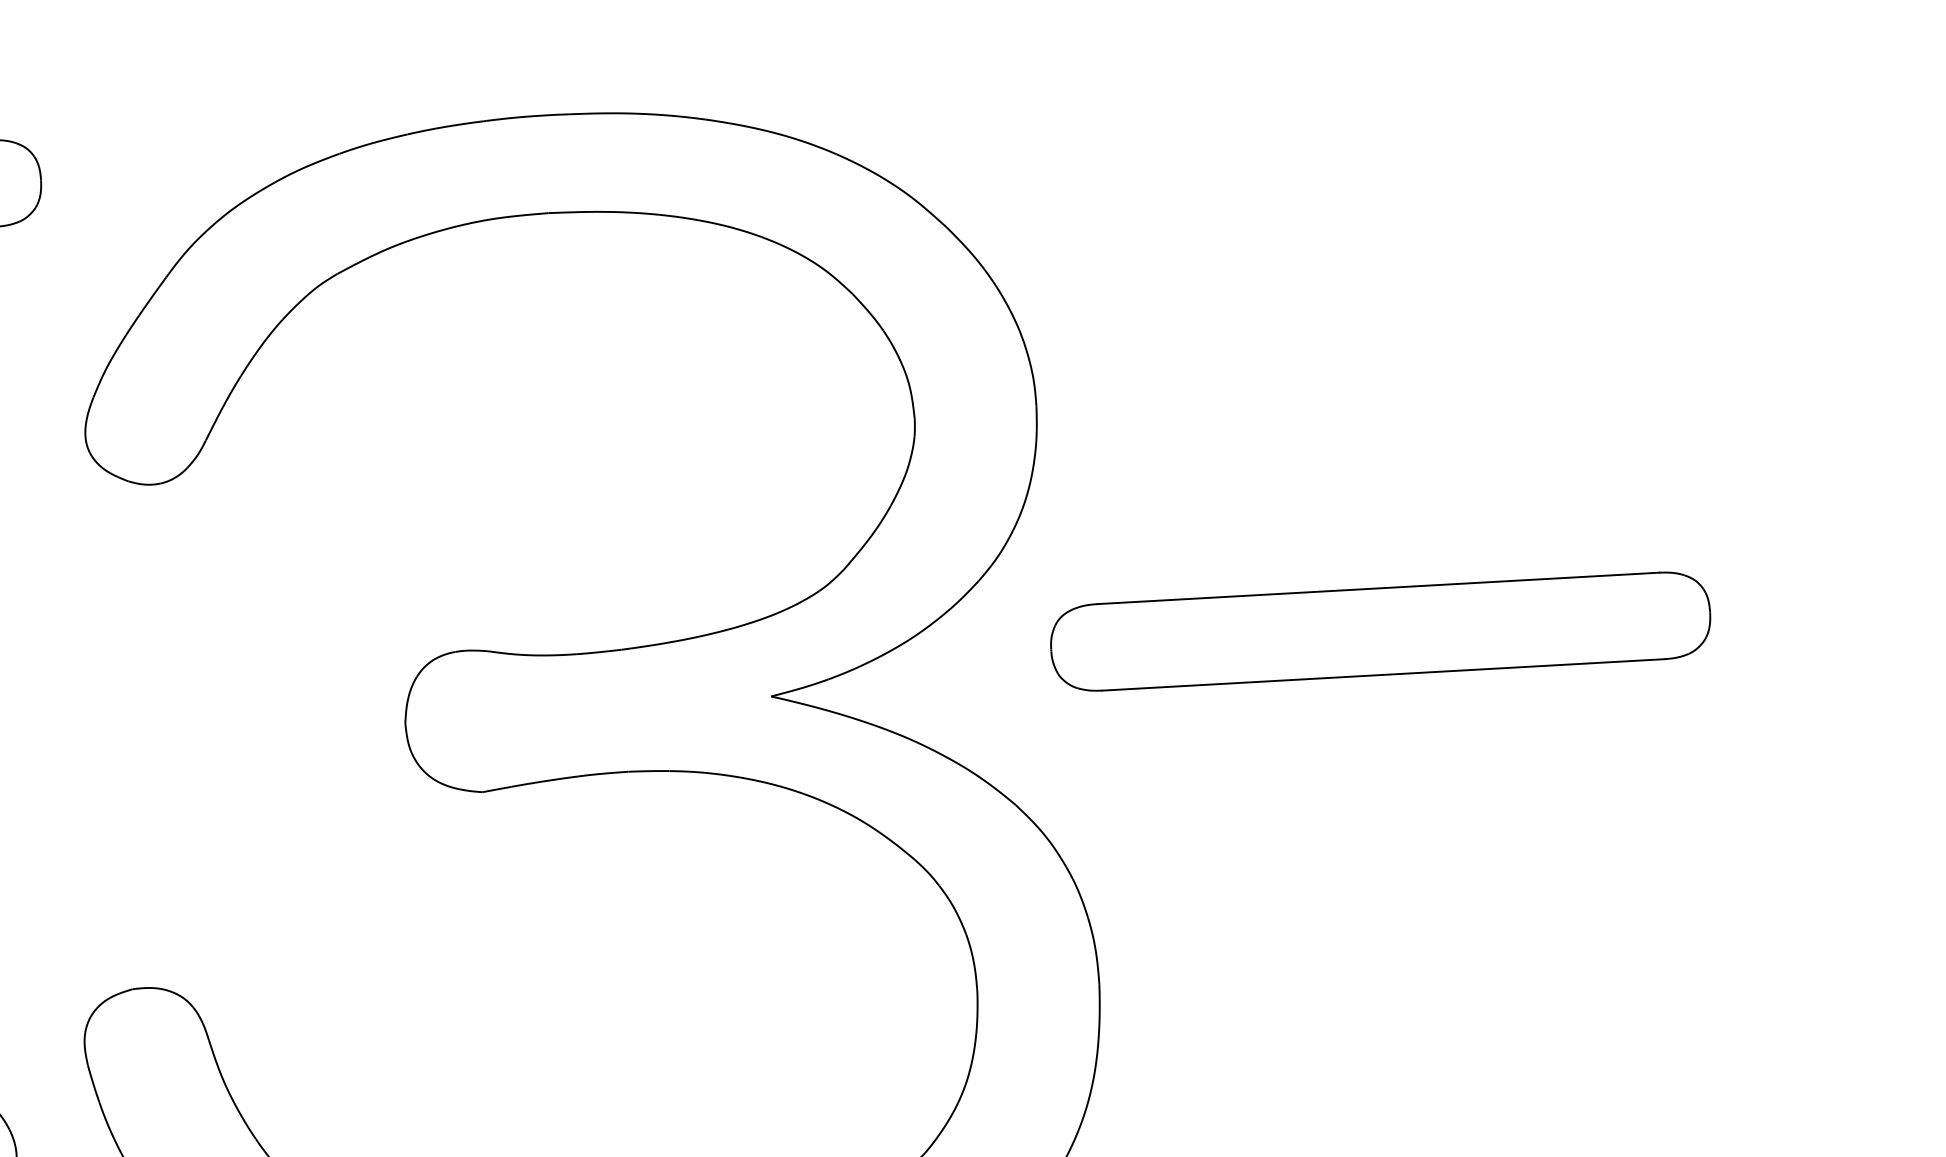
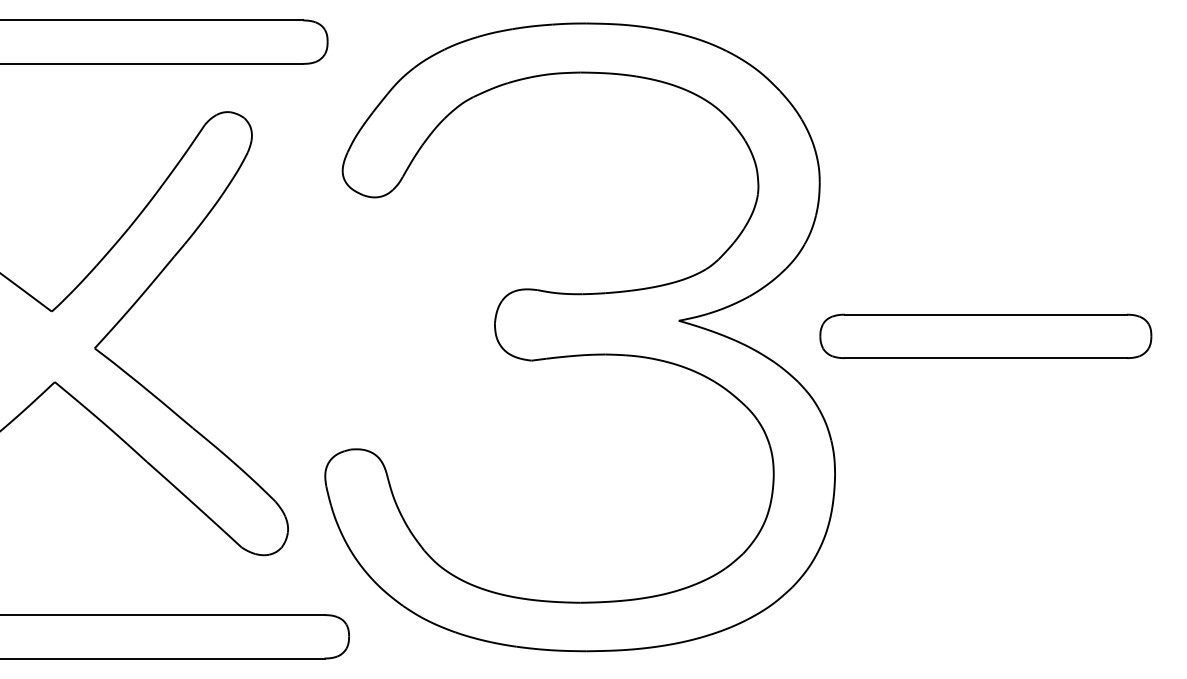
part: (1379, 629) -> (985, 335), moved

